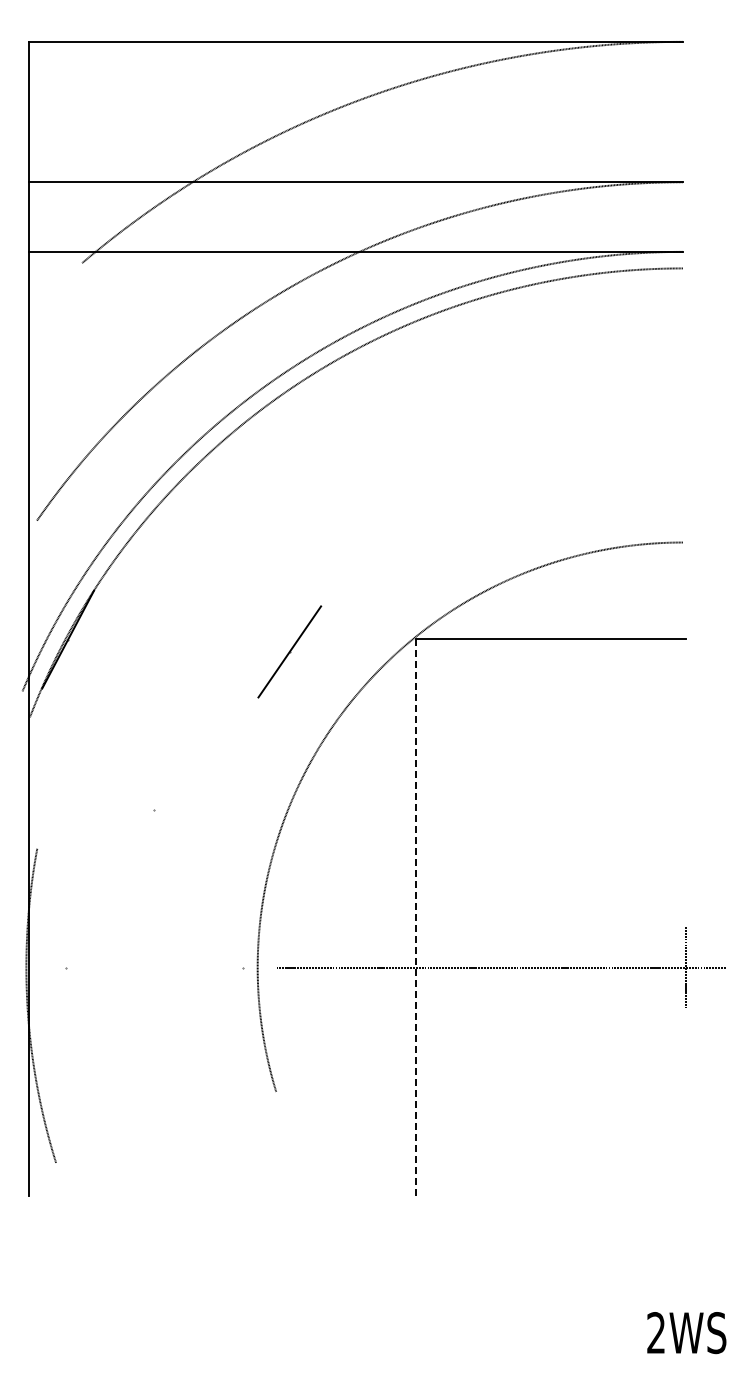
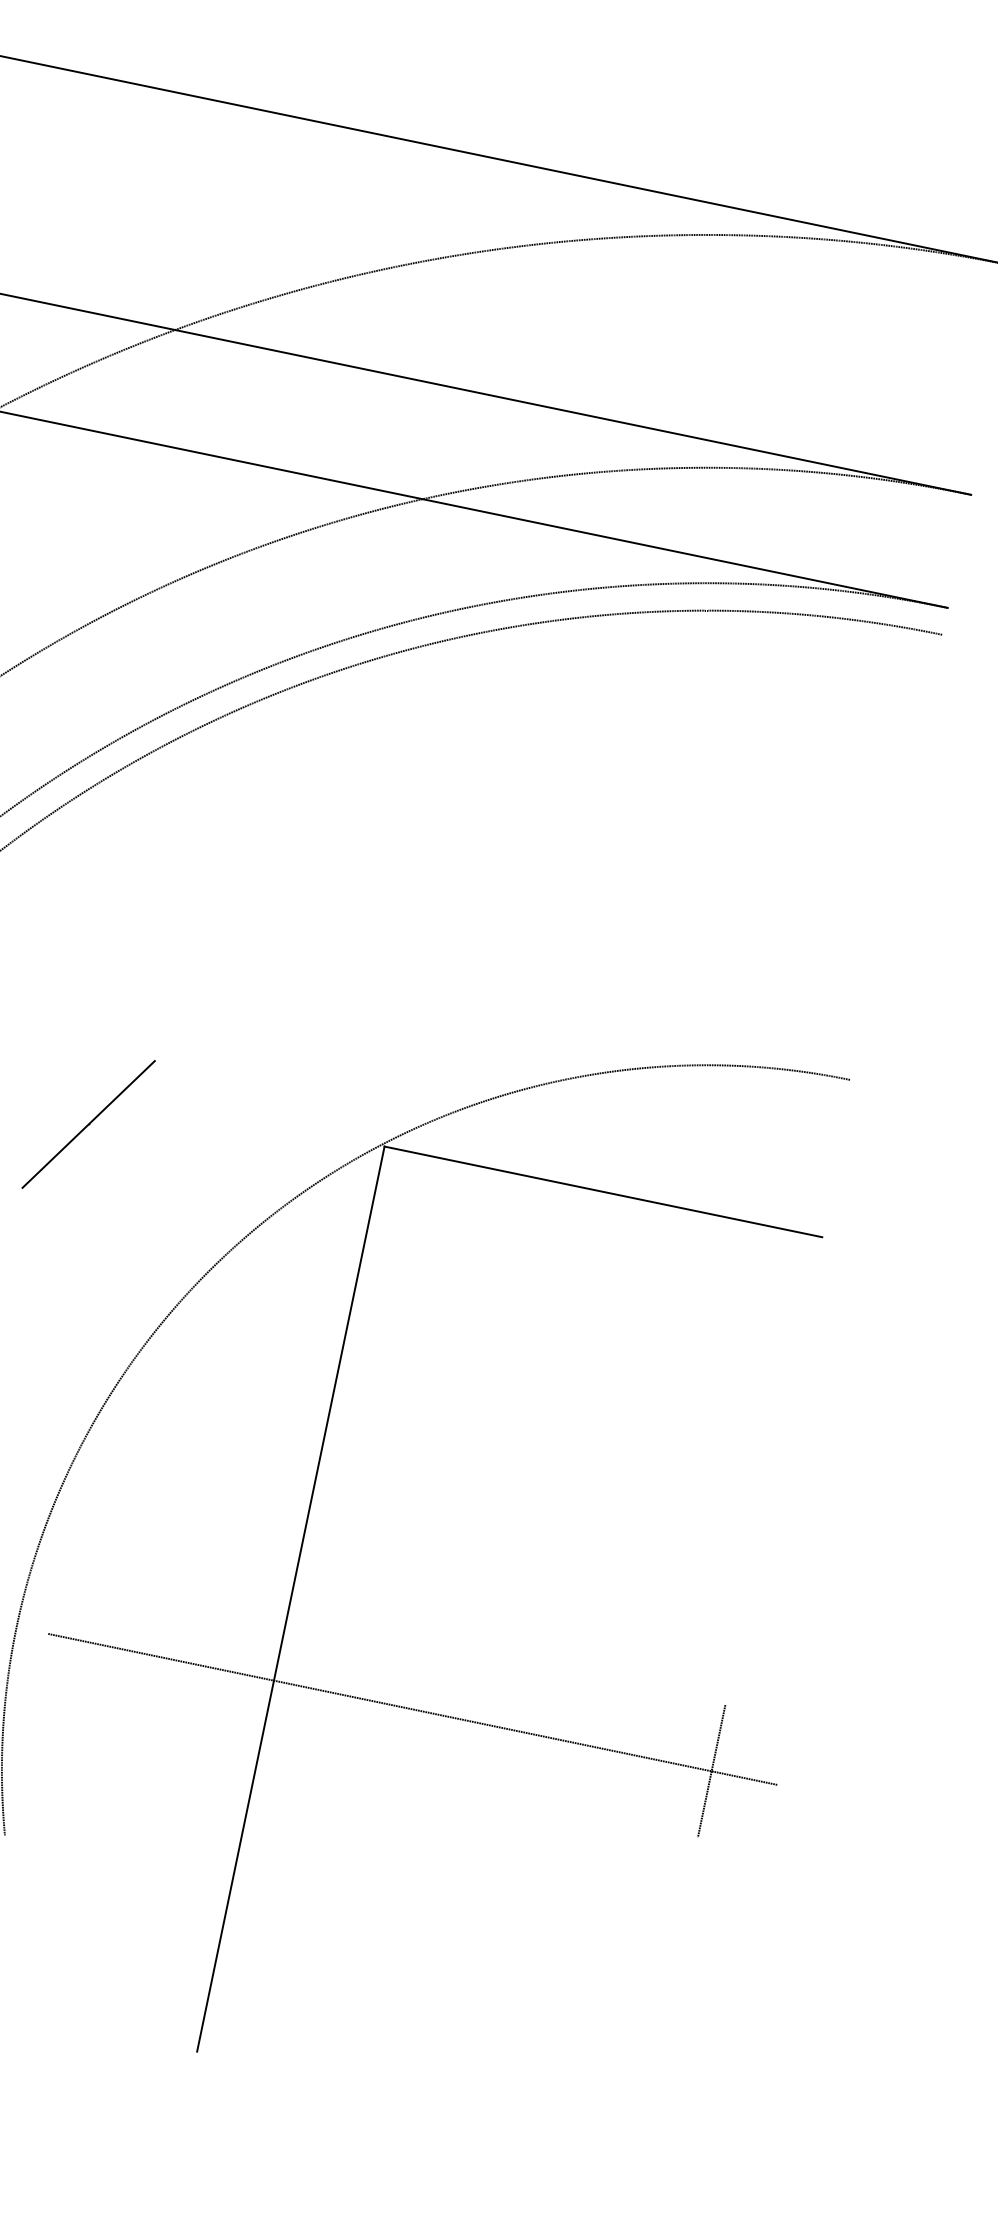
line: (289, 651) -> (88, 1123), moved
line: (416, 917) -> (291, 1599), dashed -> solid

